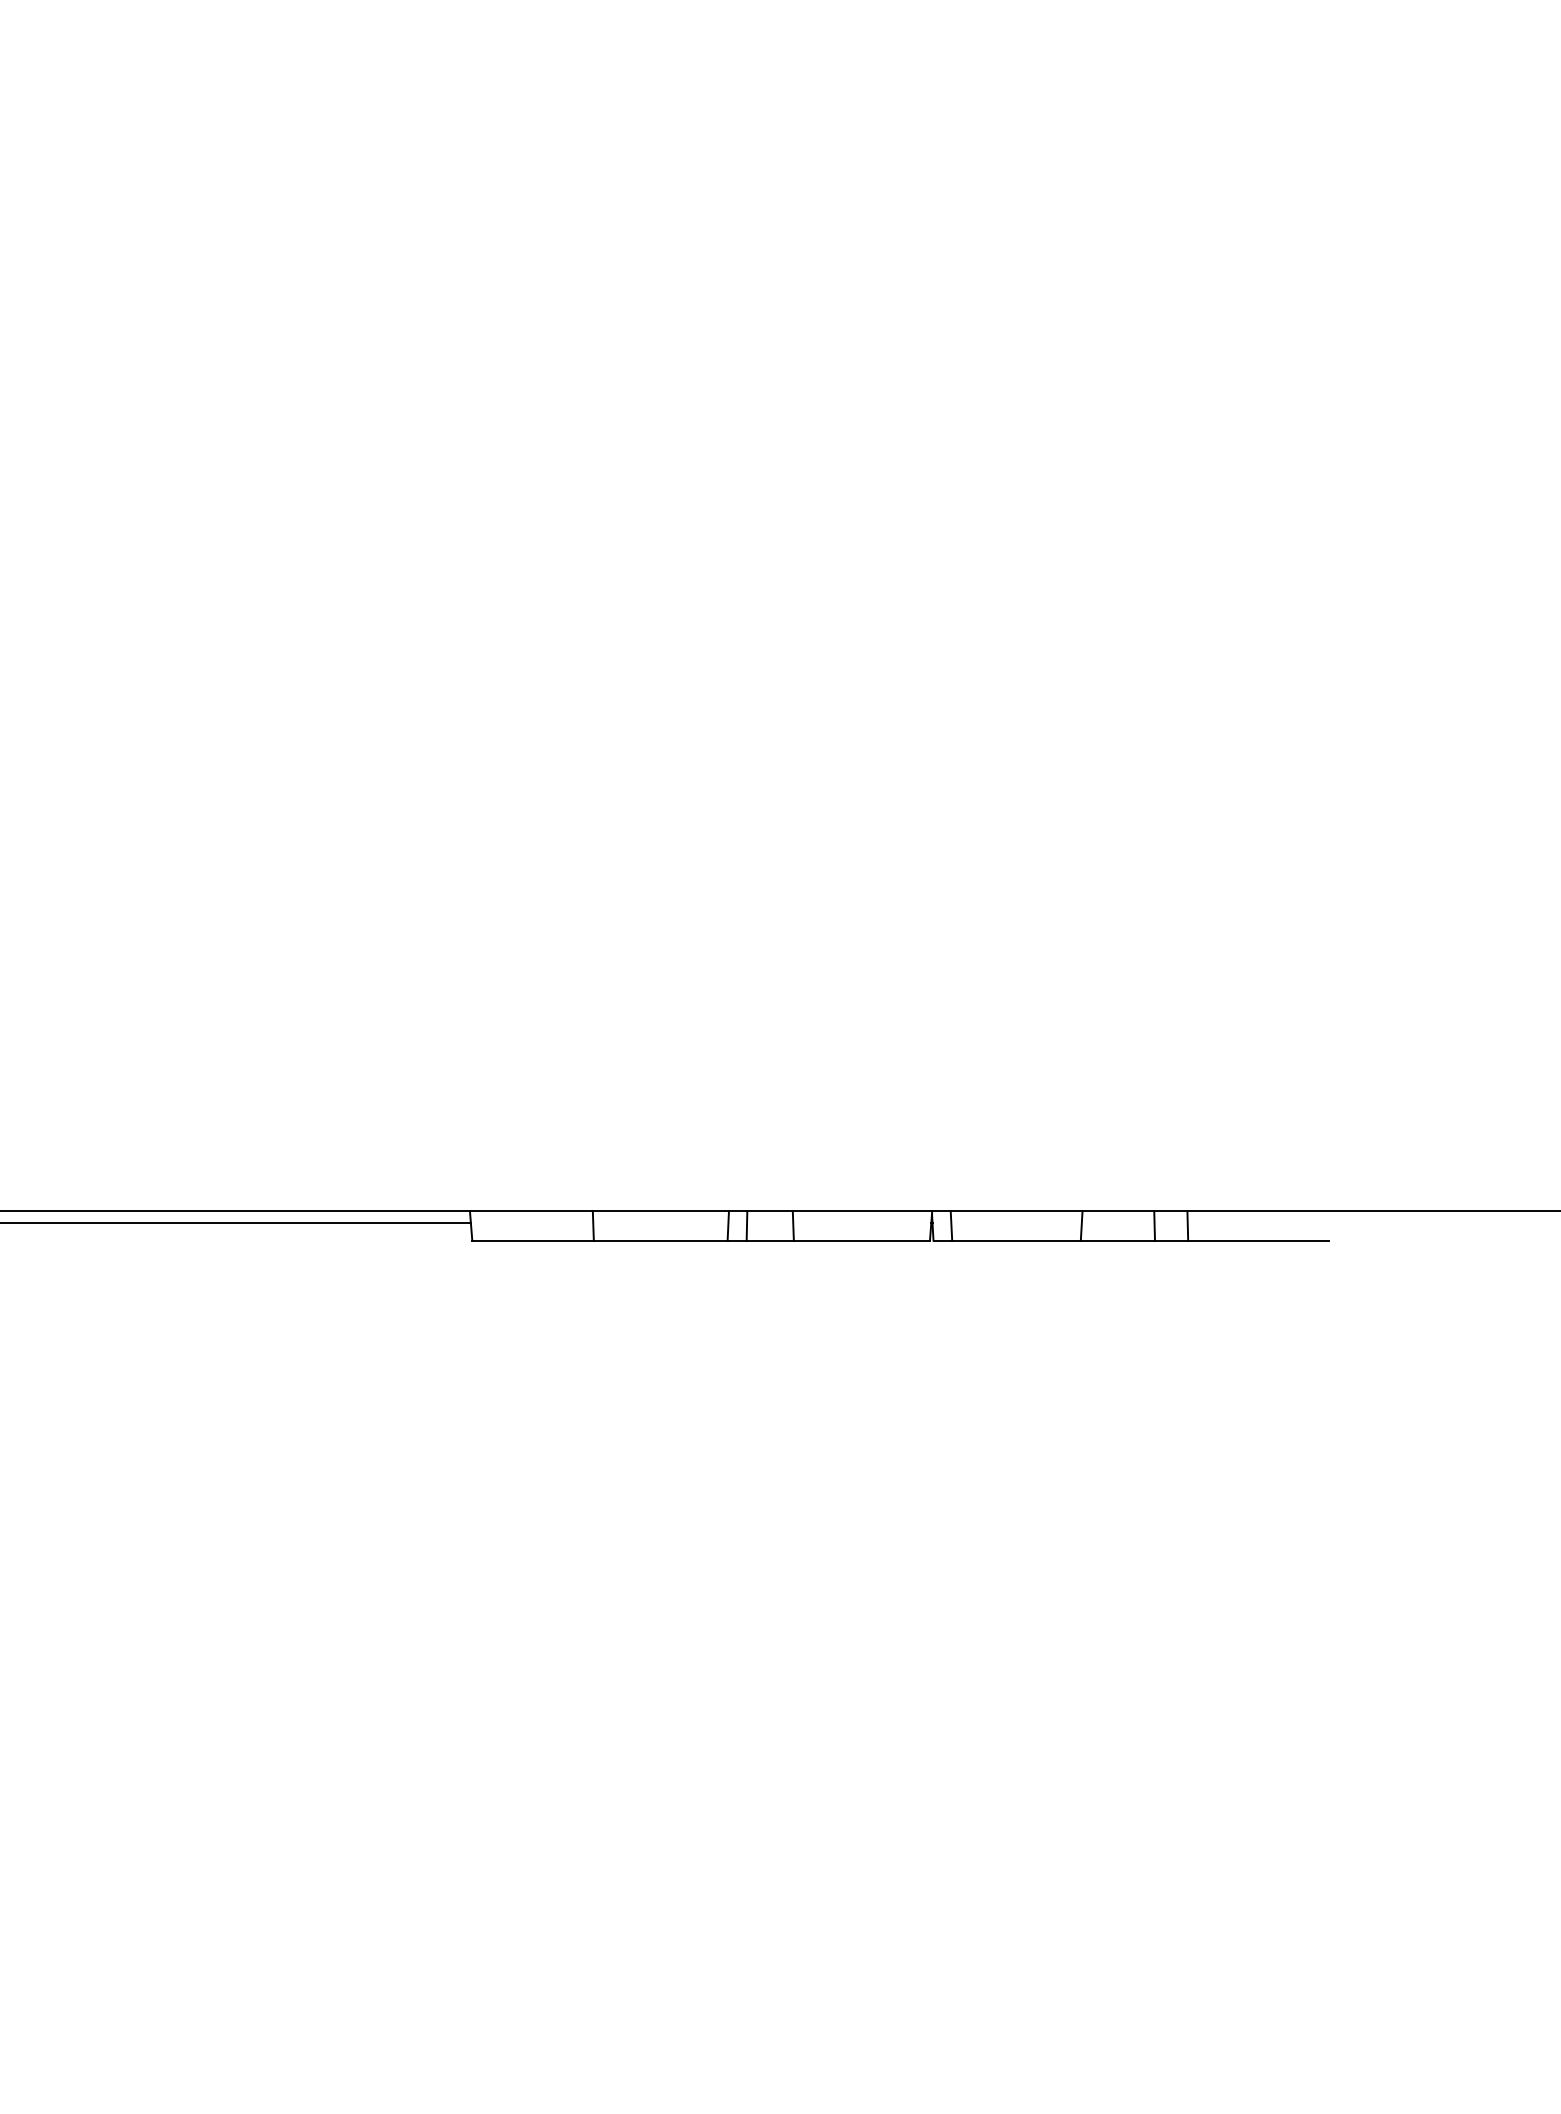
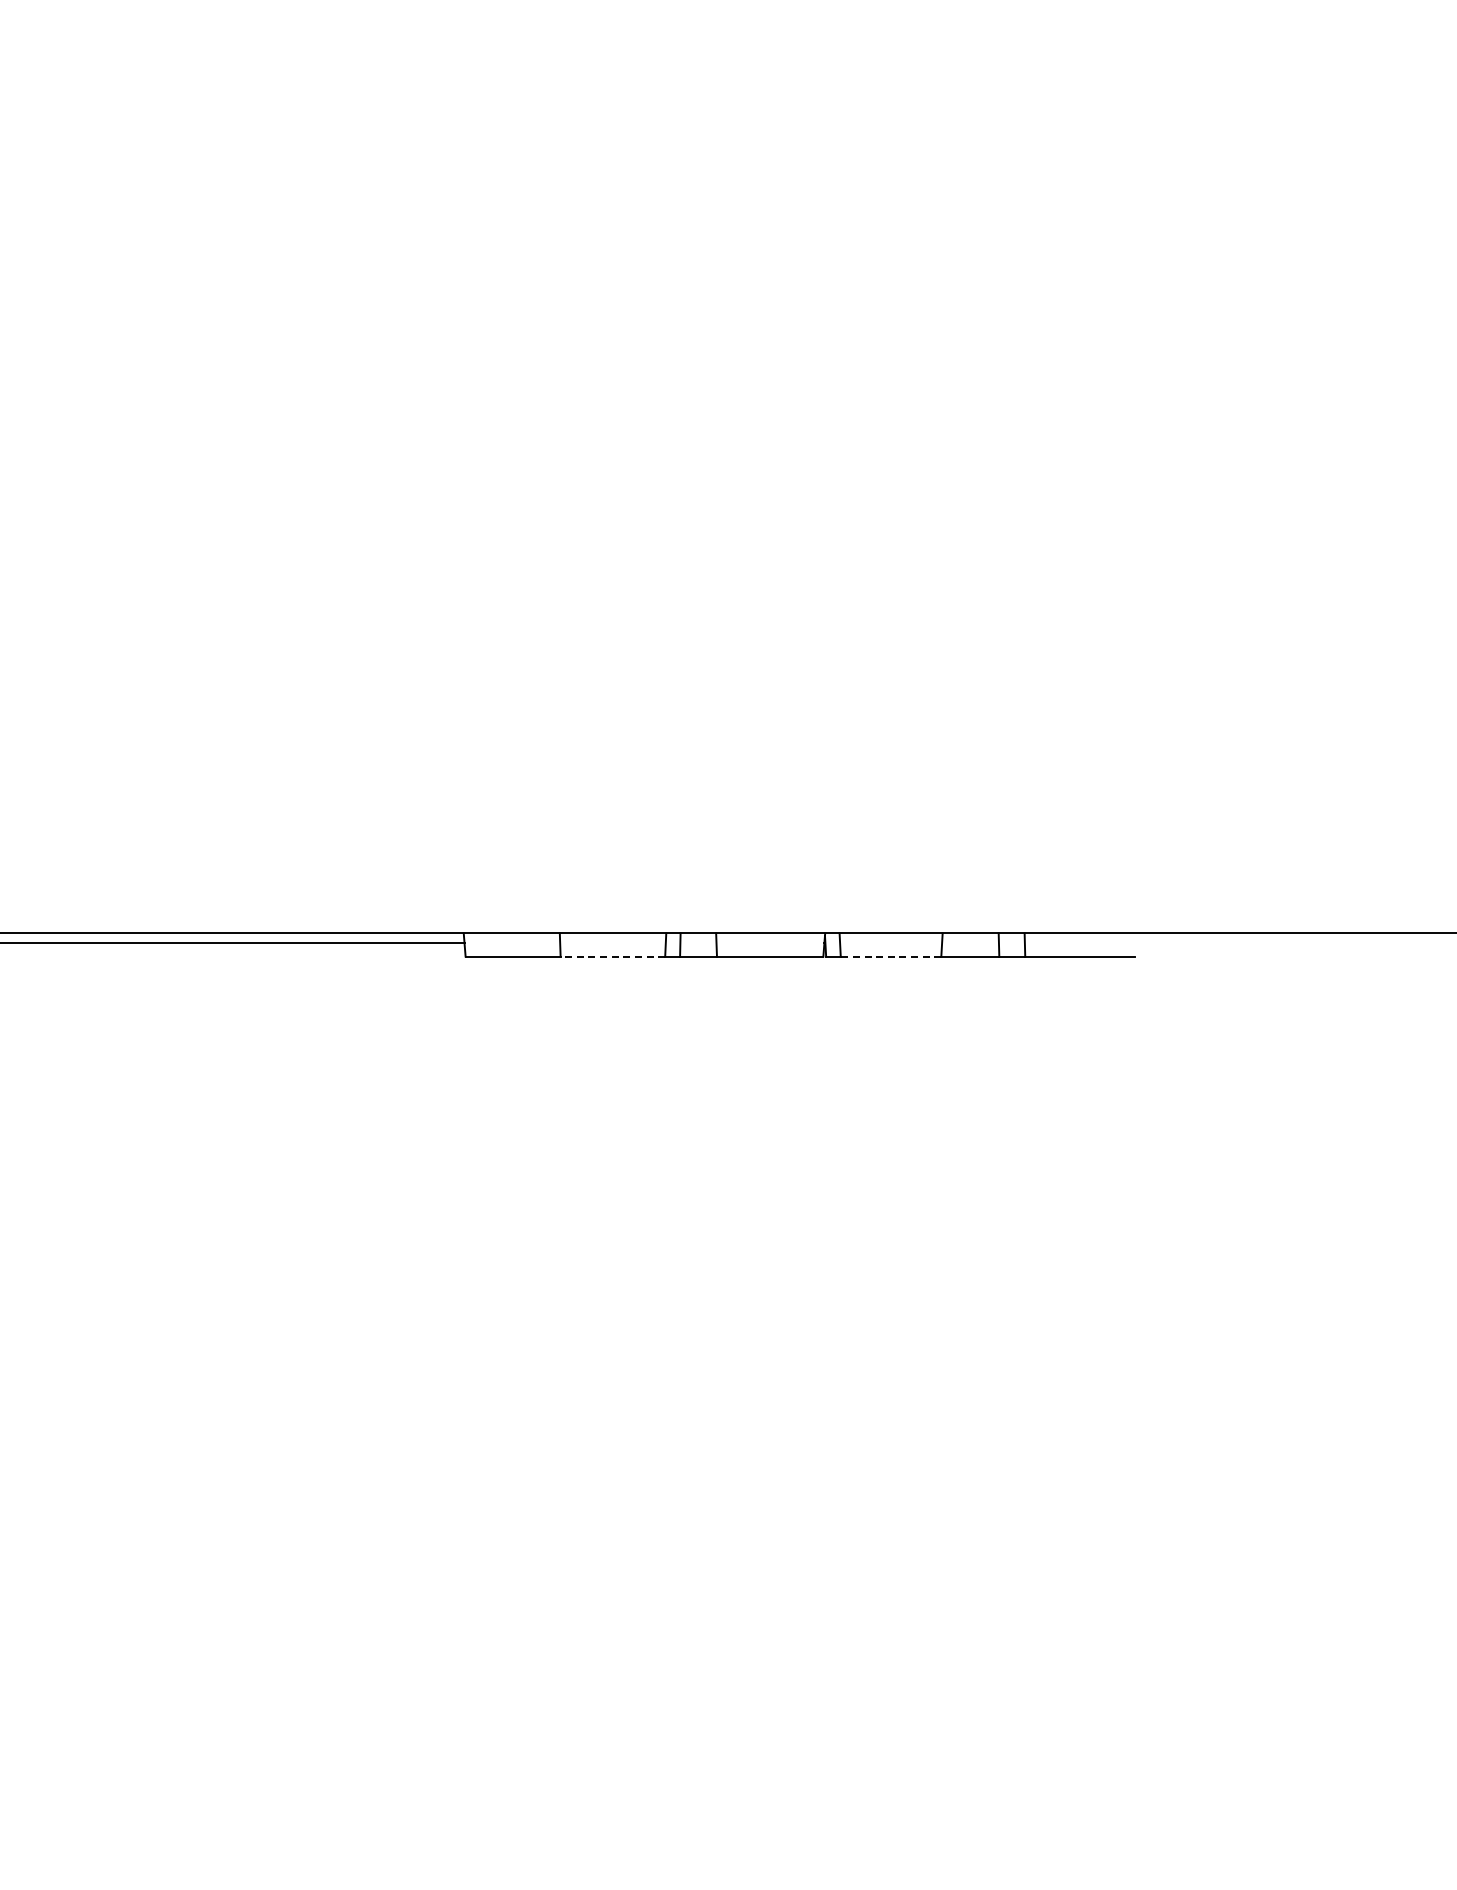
line: (660, 1240) -> (612, 956), solid -> dashed
line: (1015, 1240) -> (890, 956), solid -> dashed

